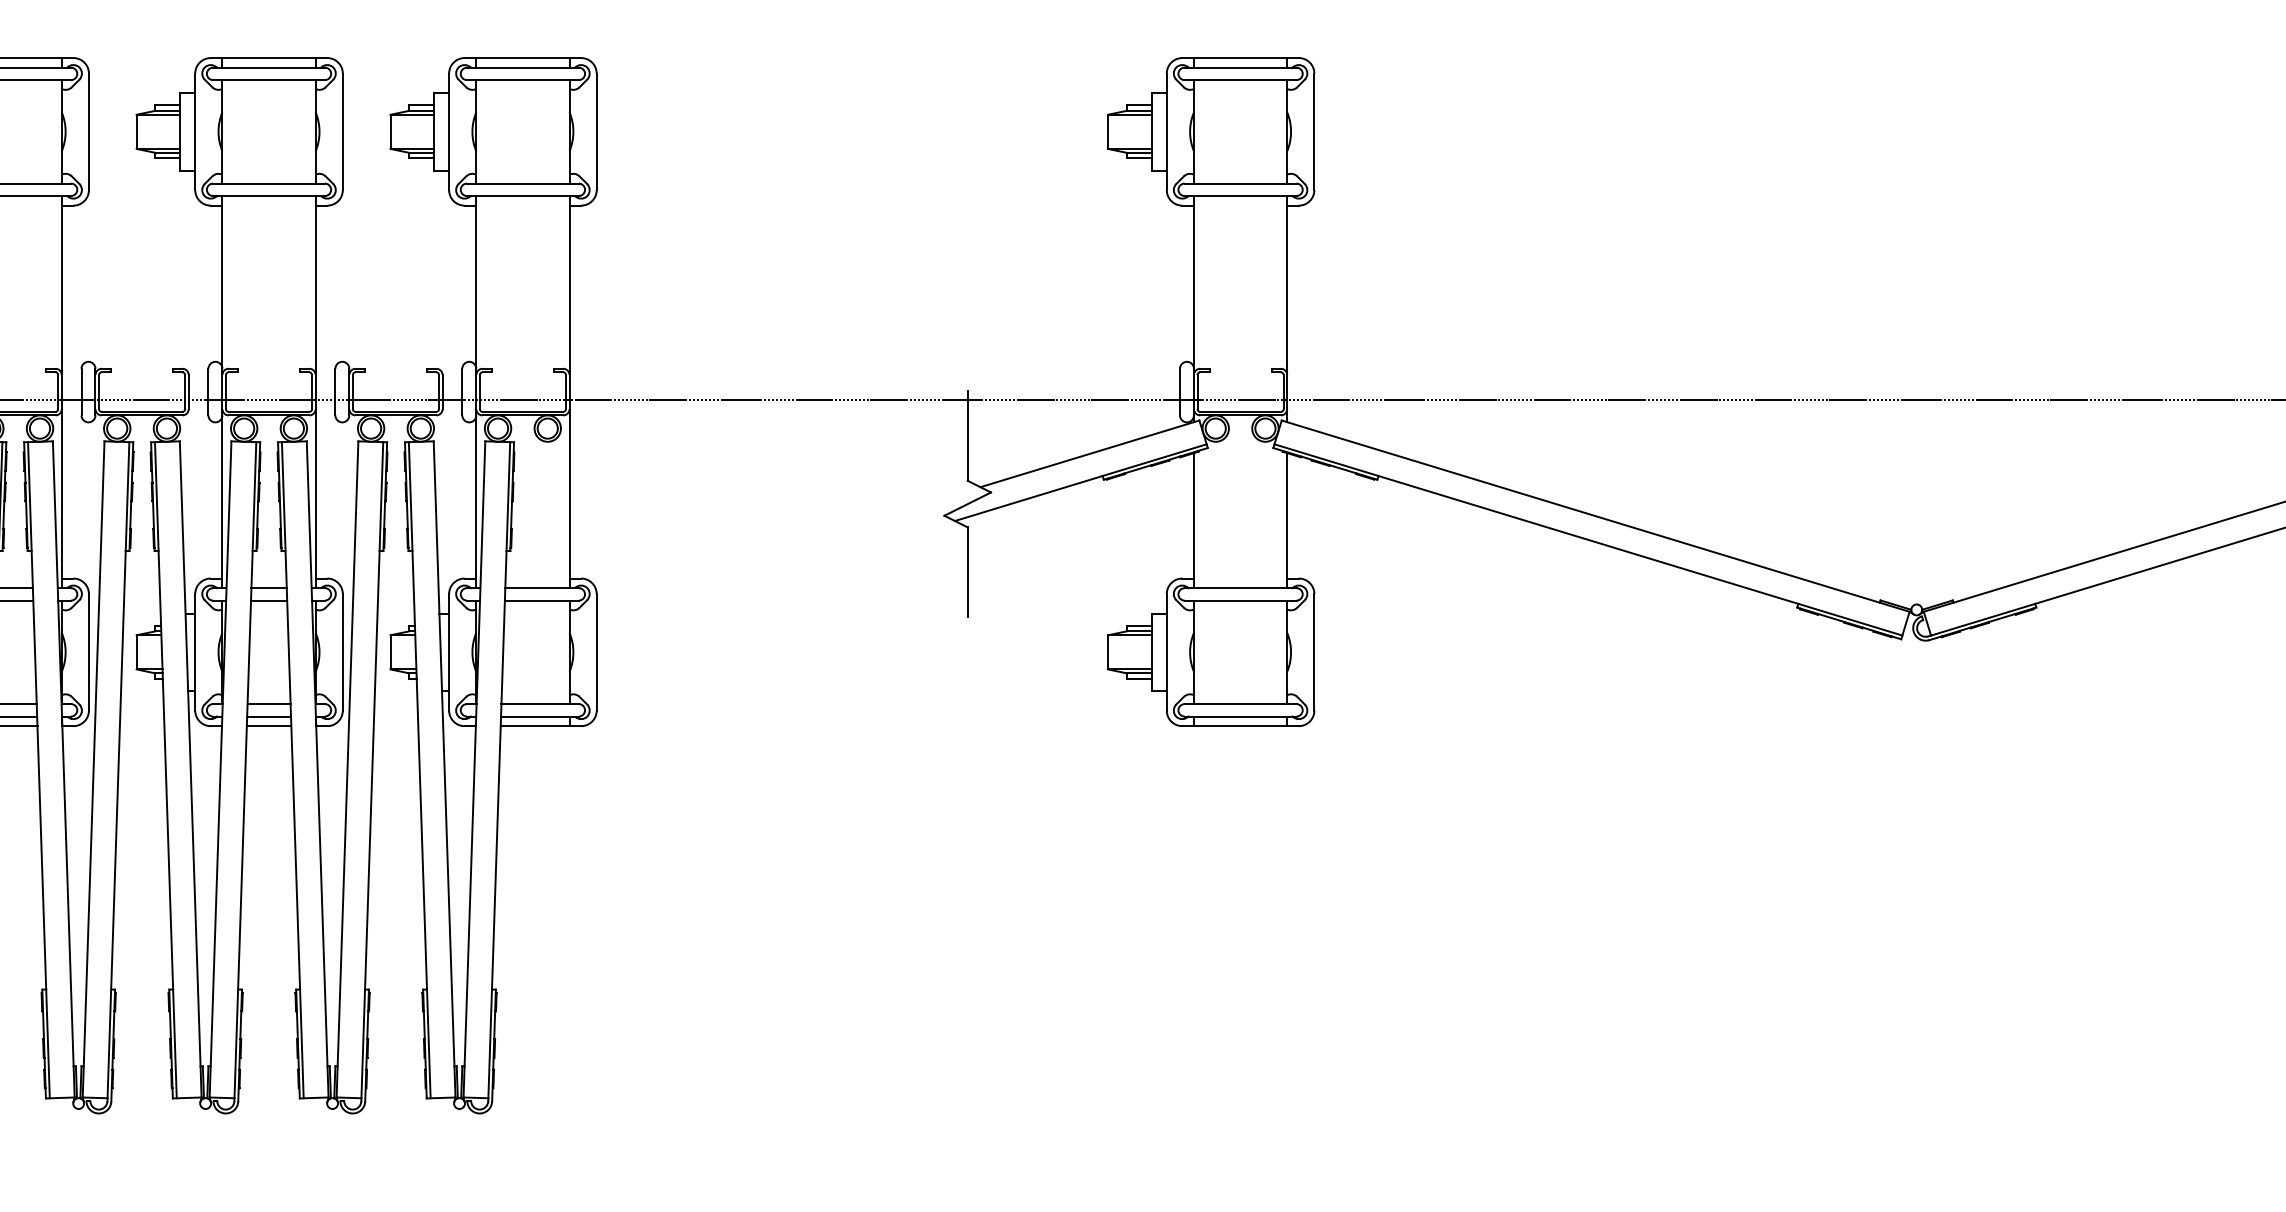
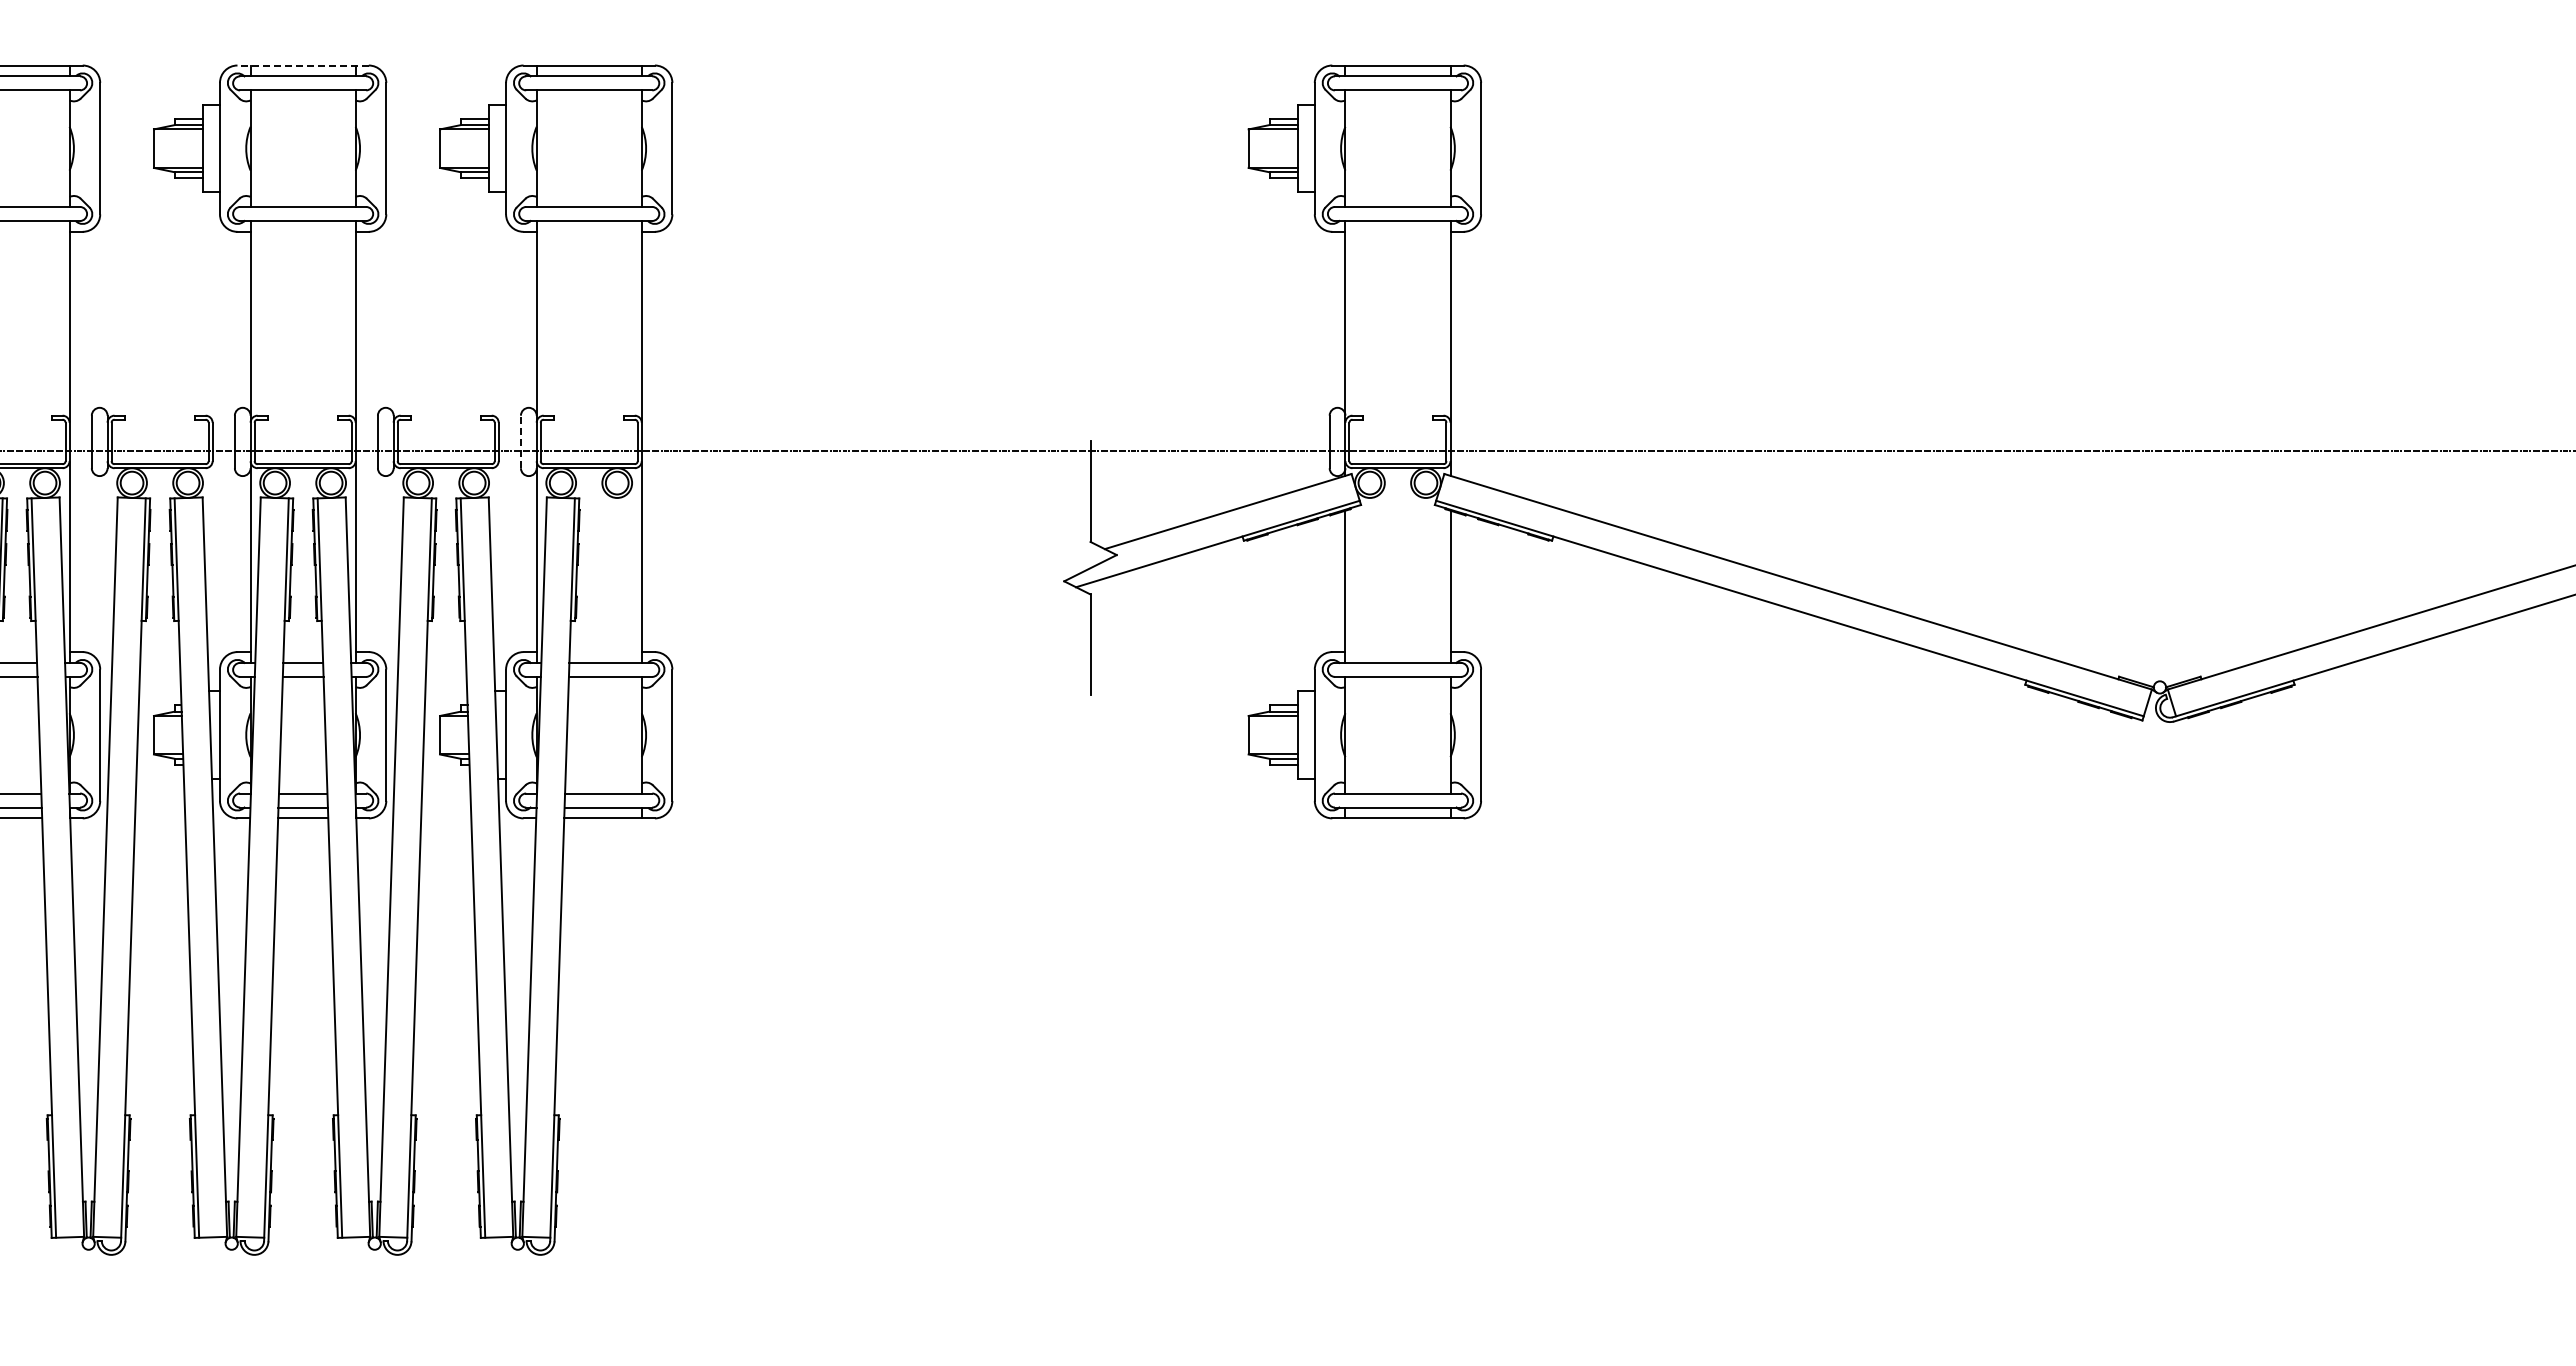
line: (269, 58) -> (303, 65), solid -> dashed
line: (461, 391) -> (520, 441), solid -> dashed

